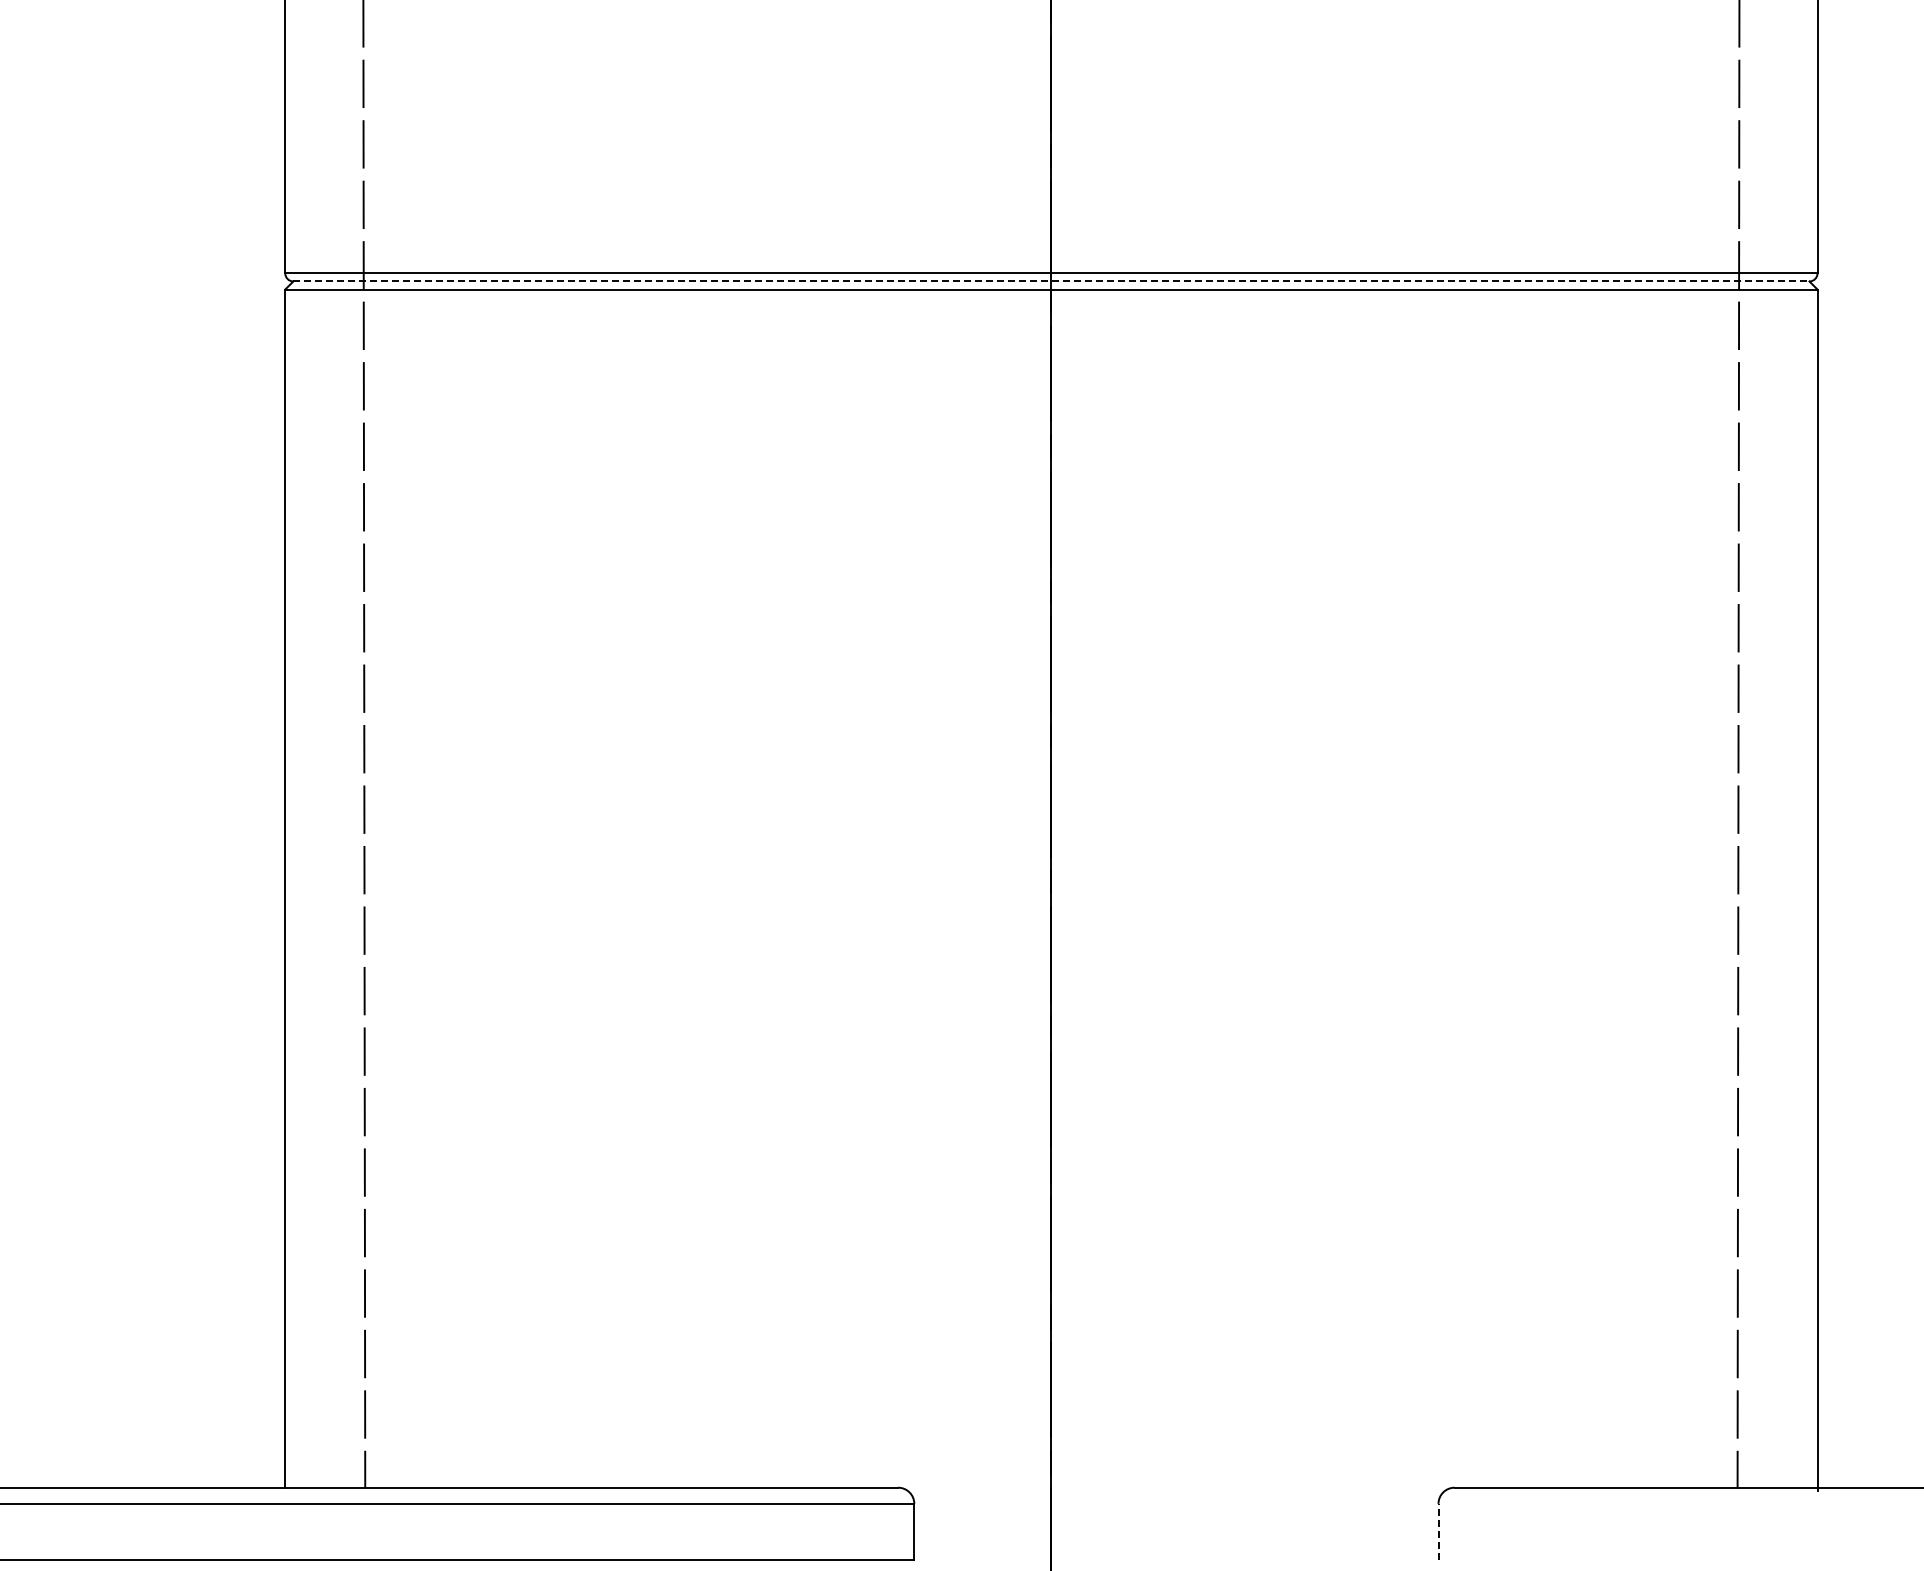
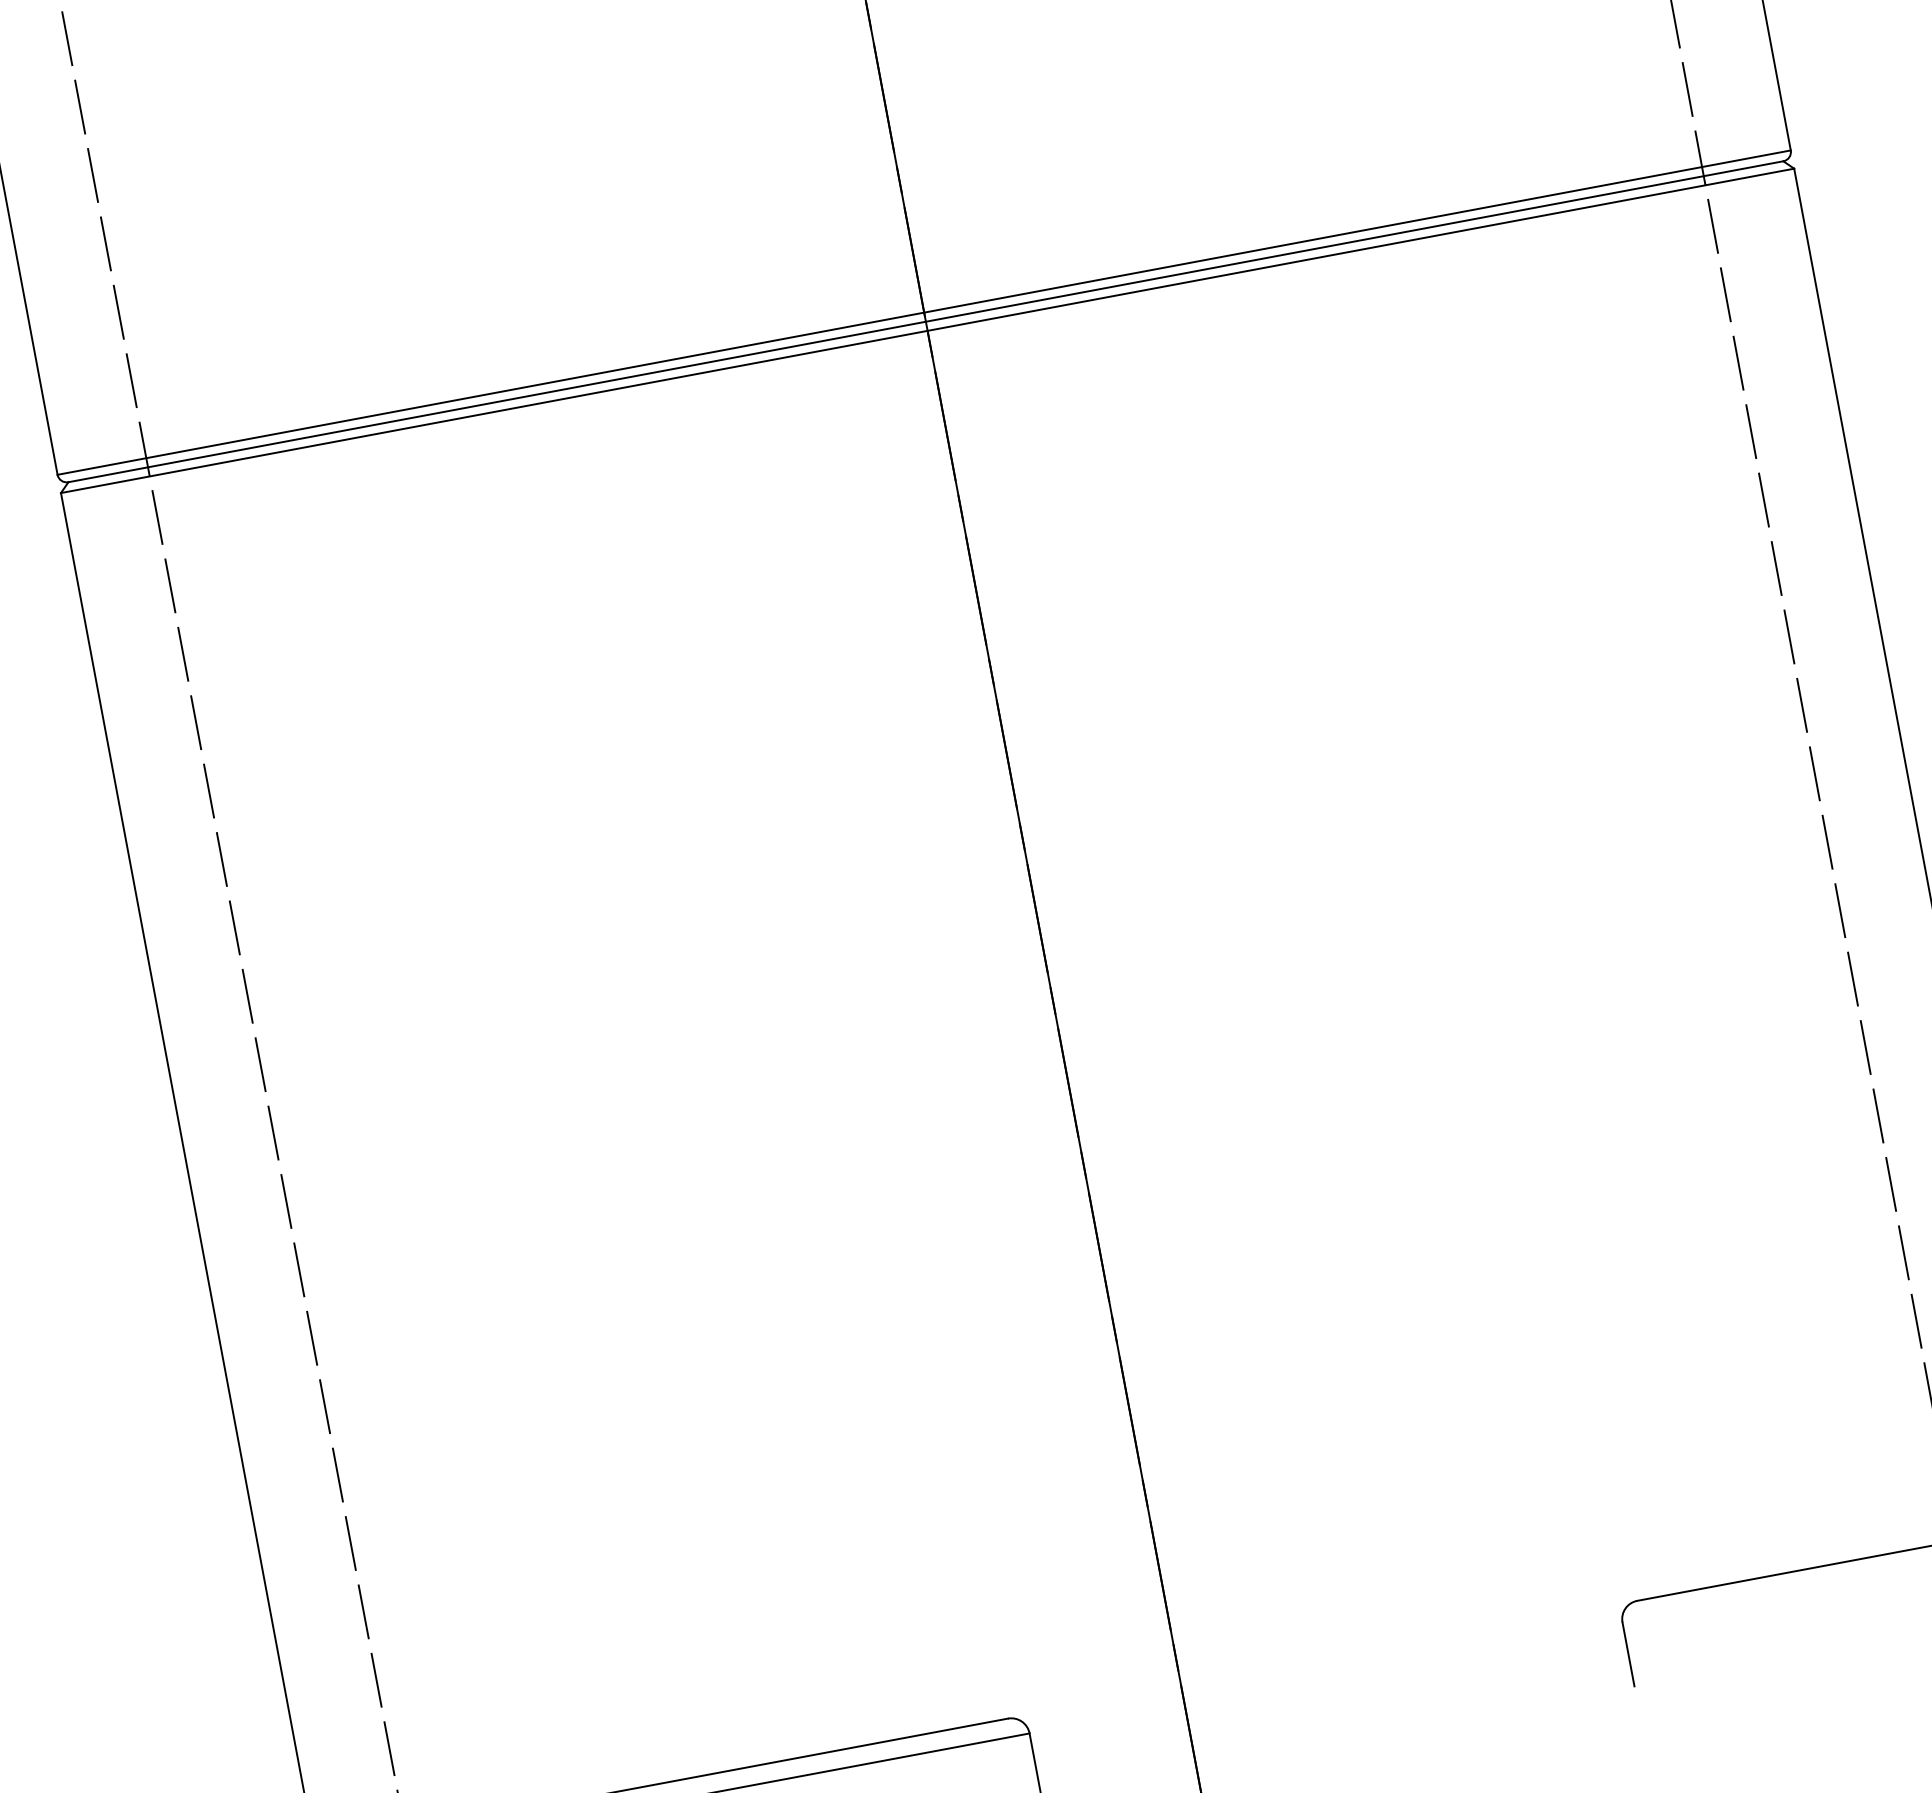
line: (1051, 281) -> (926, 321), dashed -> solid
line: (1438, 1531) -> (1628, 1653), dashed -> solid

